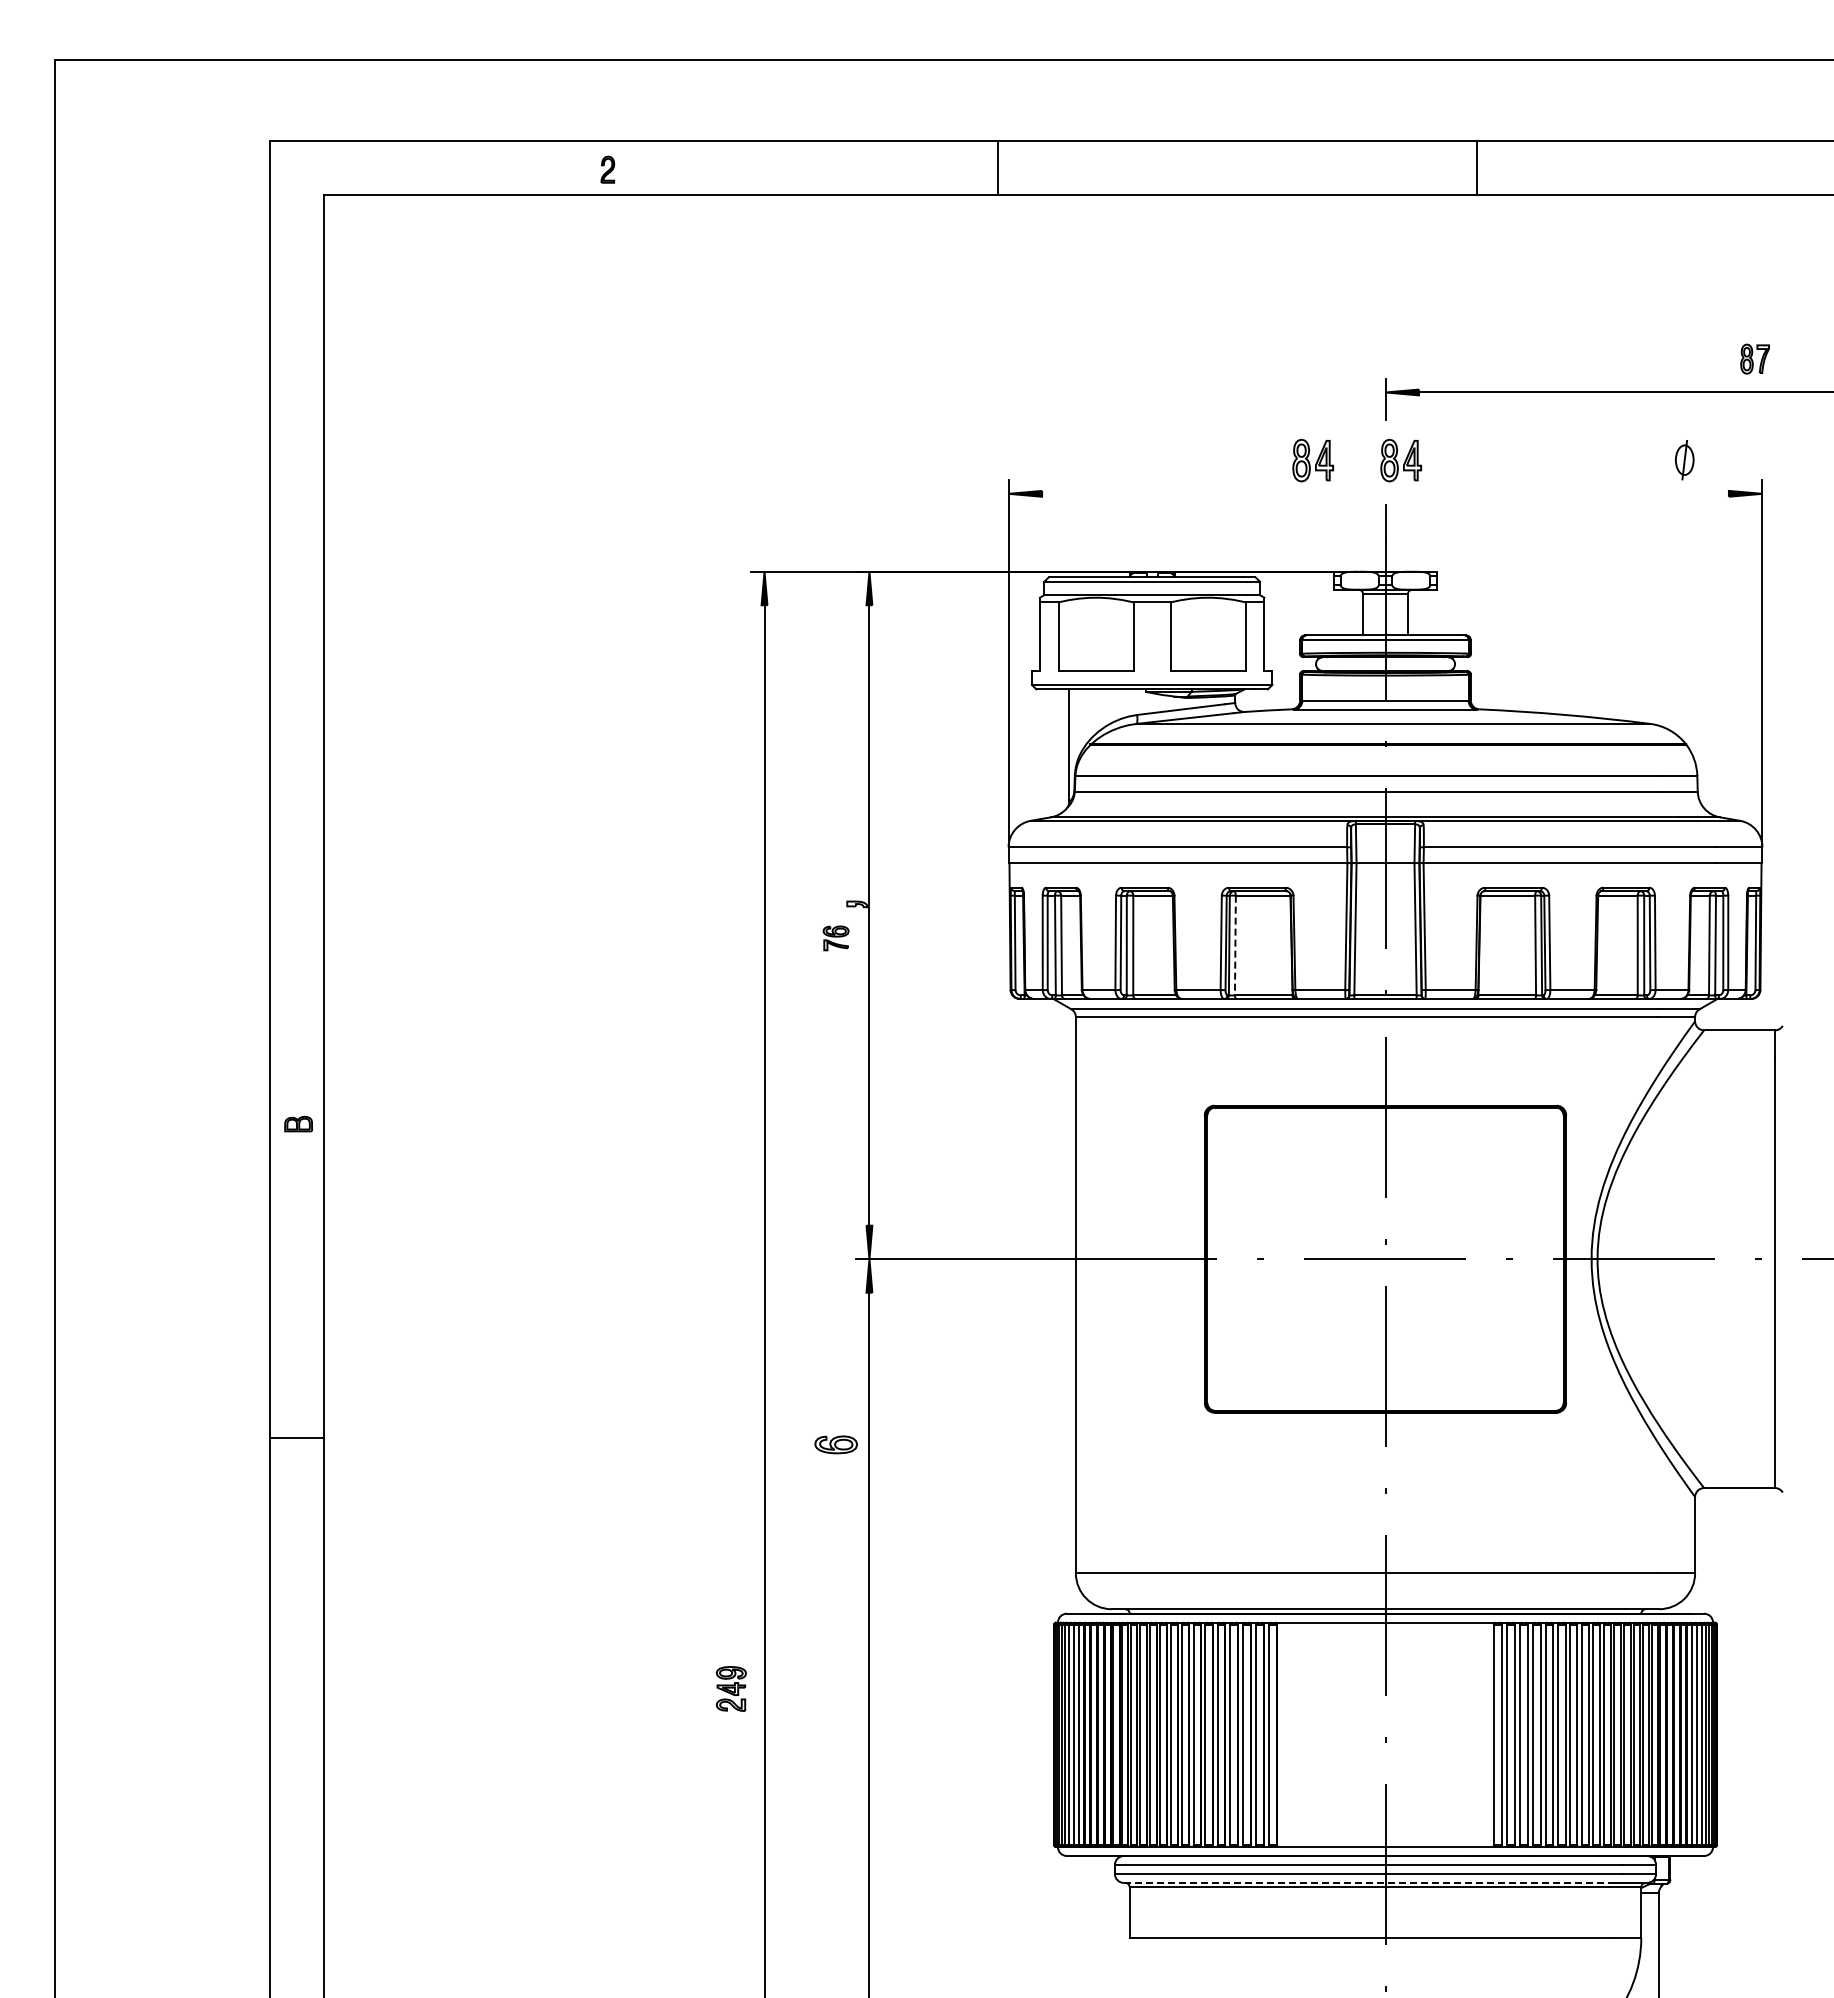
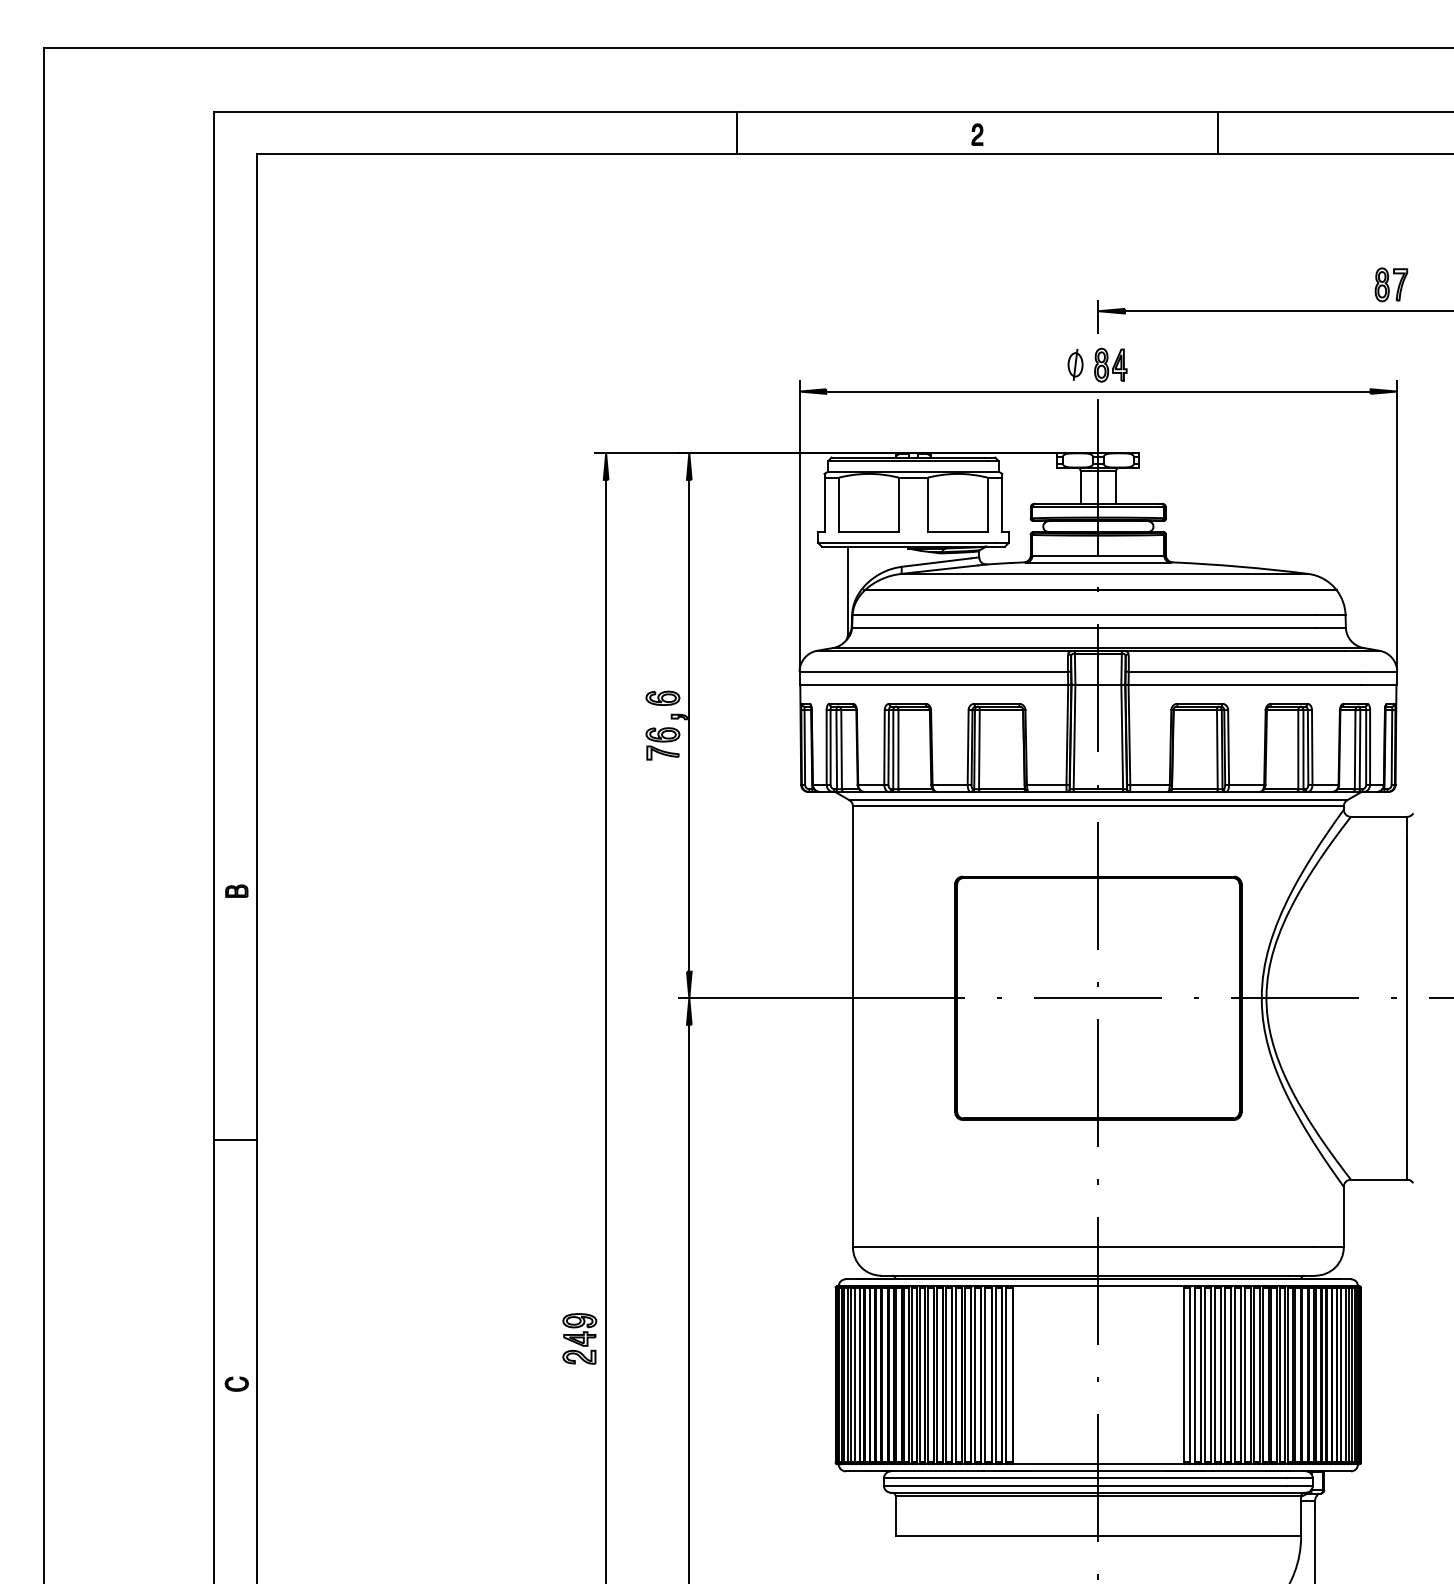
line: (998, 167) -> (737, 132), moved
line: (1476, 167) -> (1217, 132), moved
part: (607, 169) -> (977, 134), moved
part: (1754, 358) -> (1390, 284), size x1.43
part: (1313, 460) -> (1041, 365), removed
part: (1684, 460) -> (1075, 365), moved
line: (1385, 493) -> (1098, 391), added
part: (835, 938) -> (662, 744), size x1.67
line: (1235, 945) -> (979, 749), dashed -> solid
part: (835, 1444) -> (662, 698), moved
part: (731, 1688) -> (579, 1338), size x1.43
part: (298, 1745) -> (236, 1383), added
line: (1369, 1882) -> (1085, 1492), dashed -> solid

